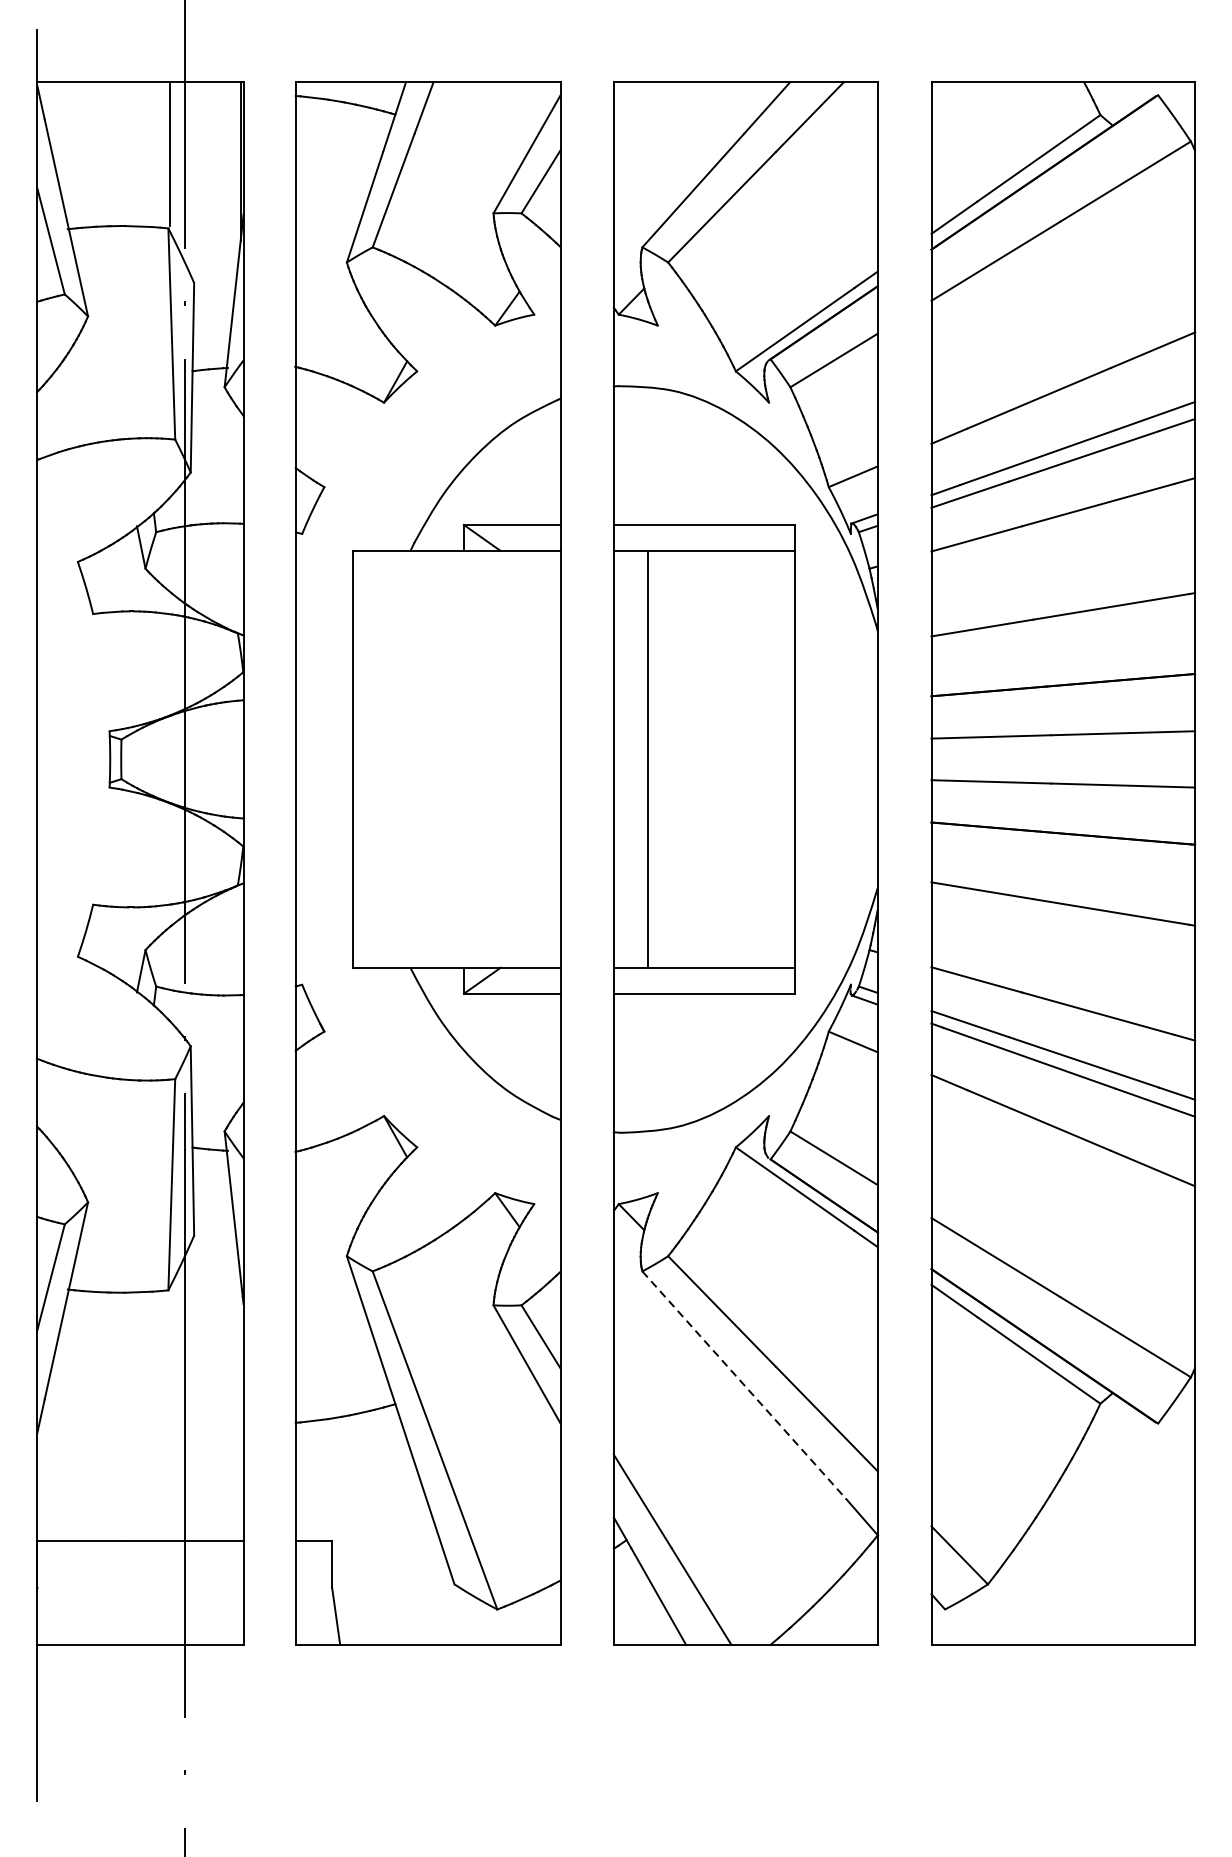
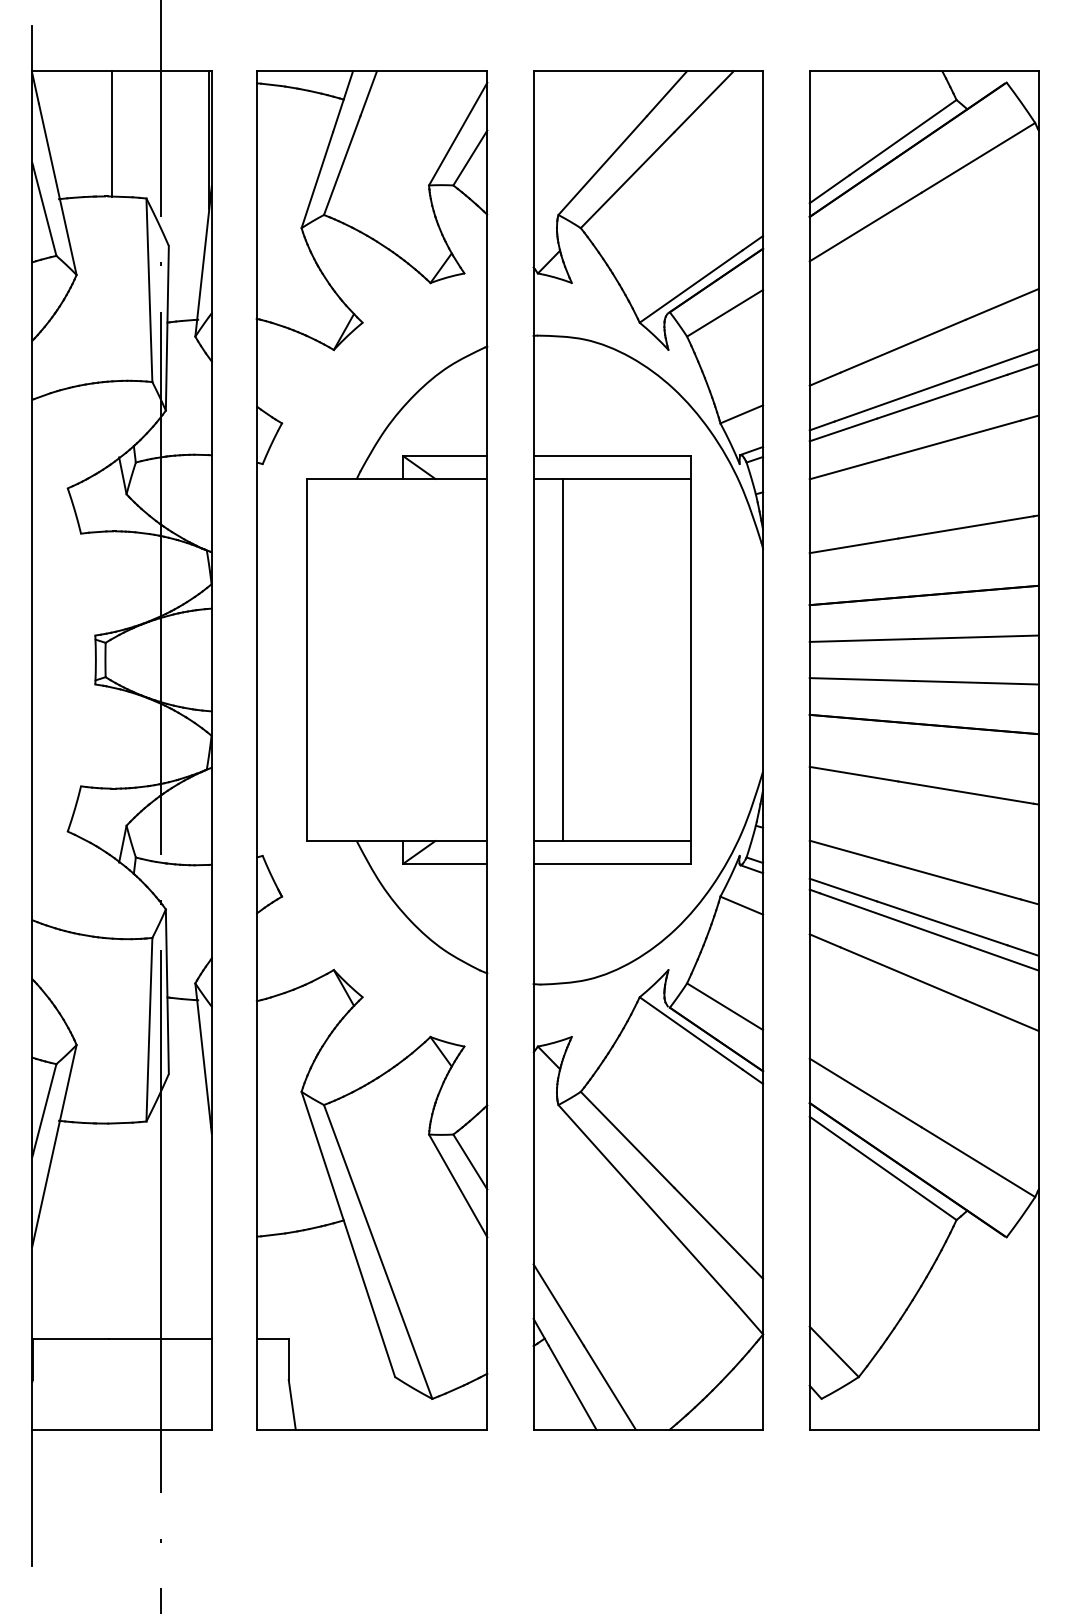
line: (170, 153) -> (112, 133), moved
line: (744, 1385) -> (647, 1204), dashed -> solid

